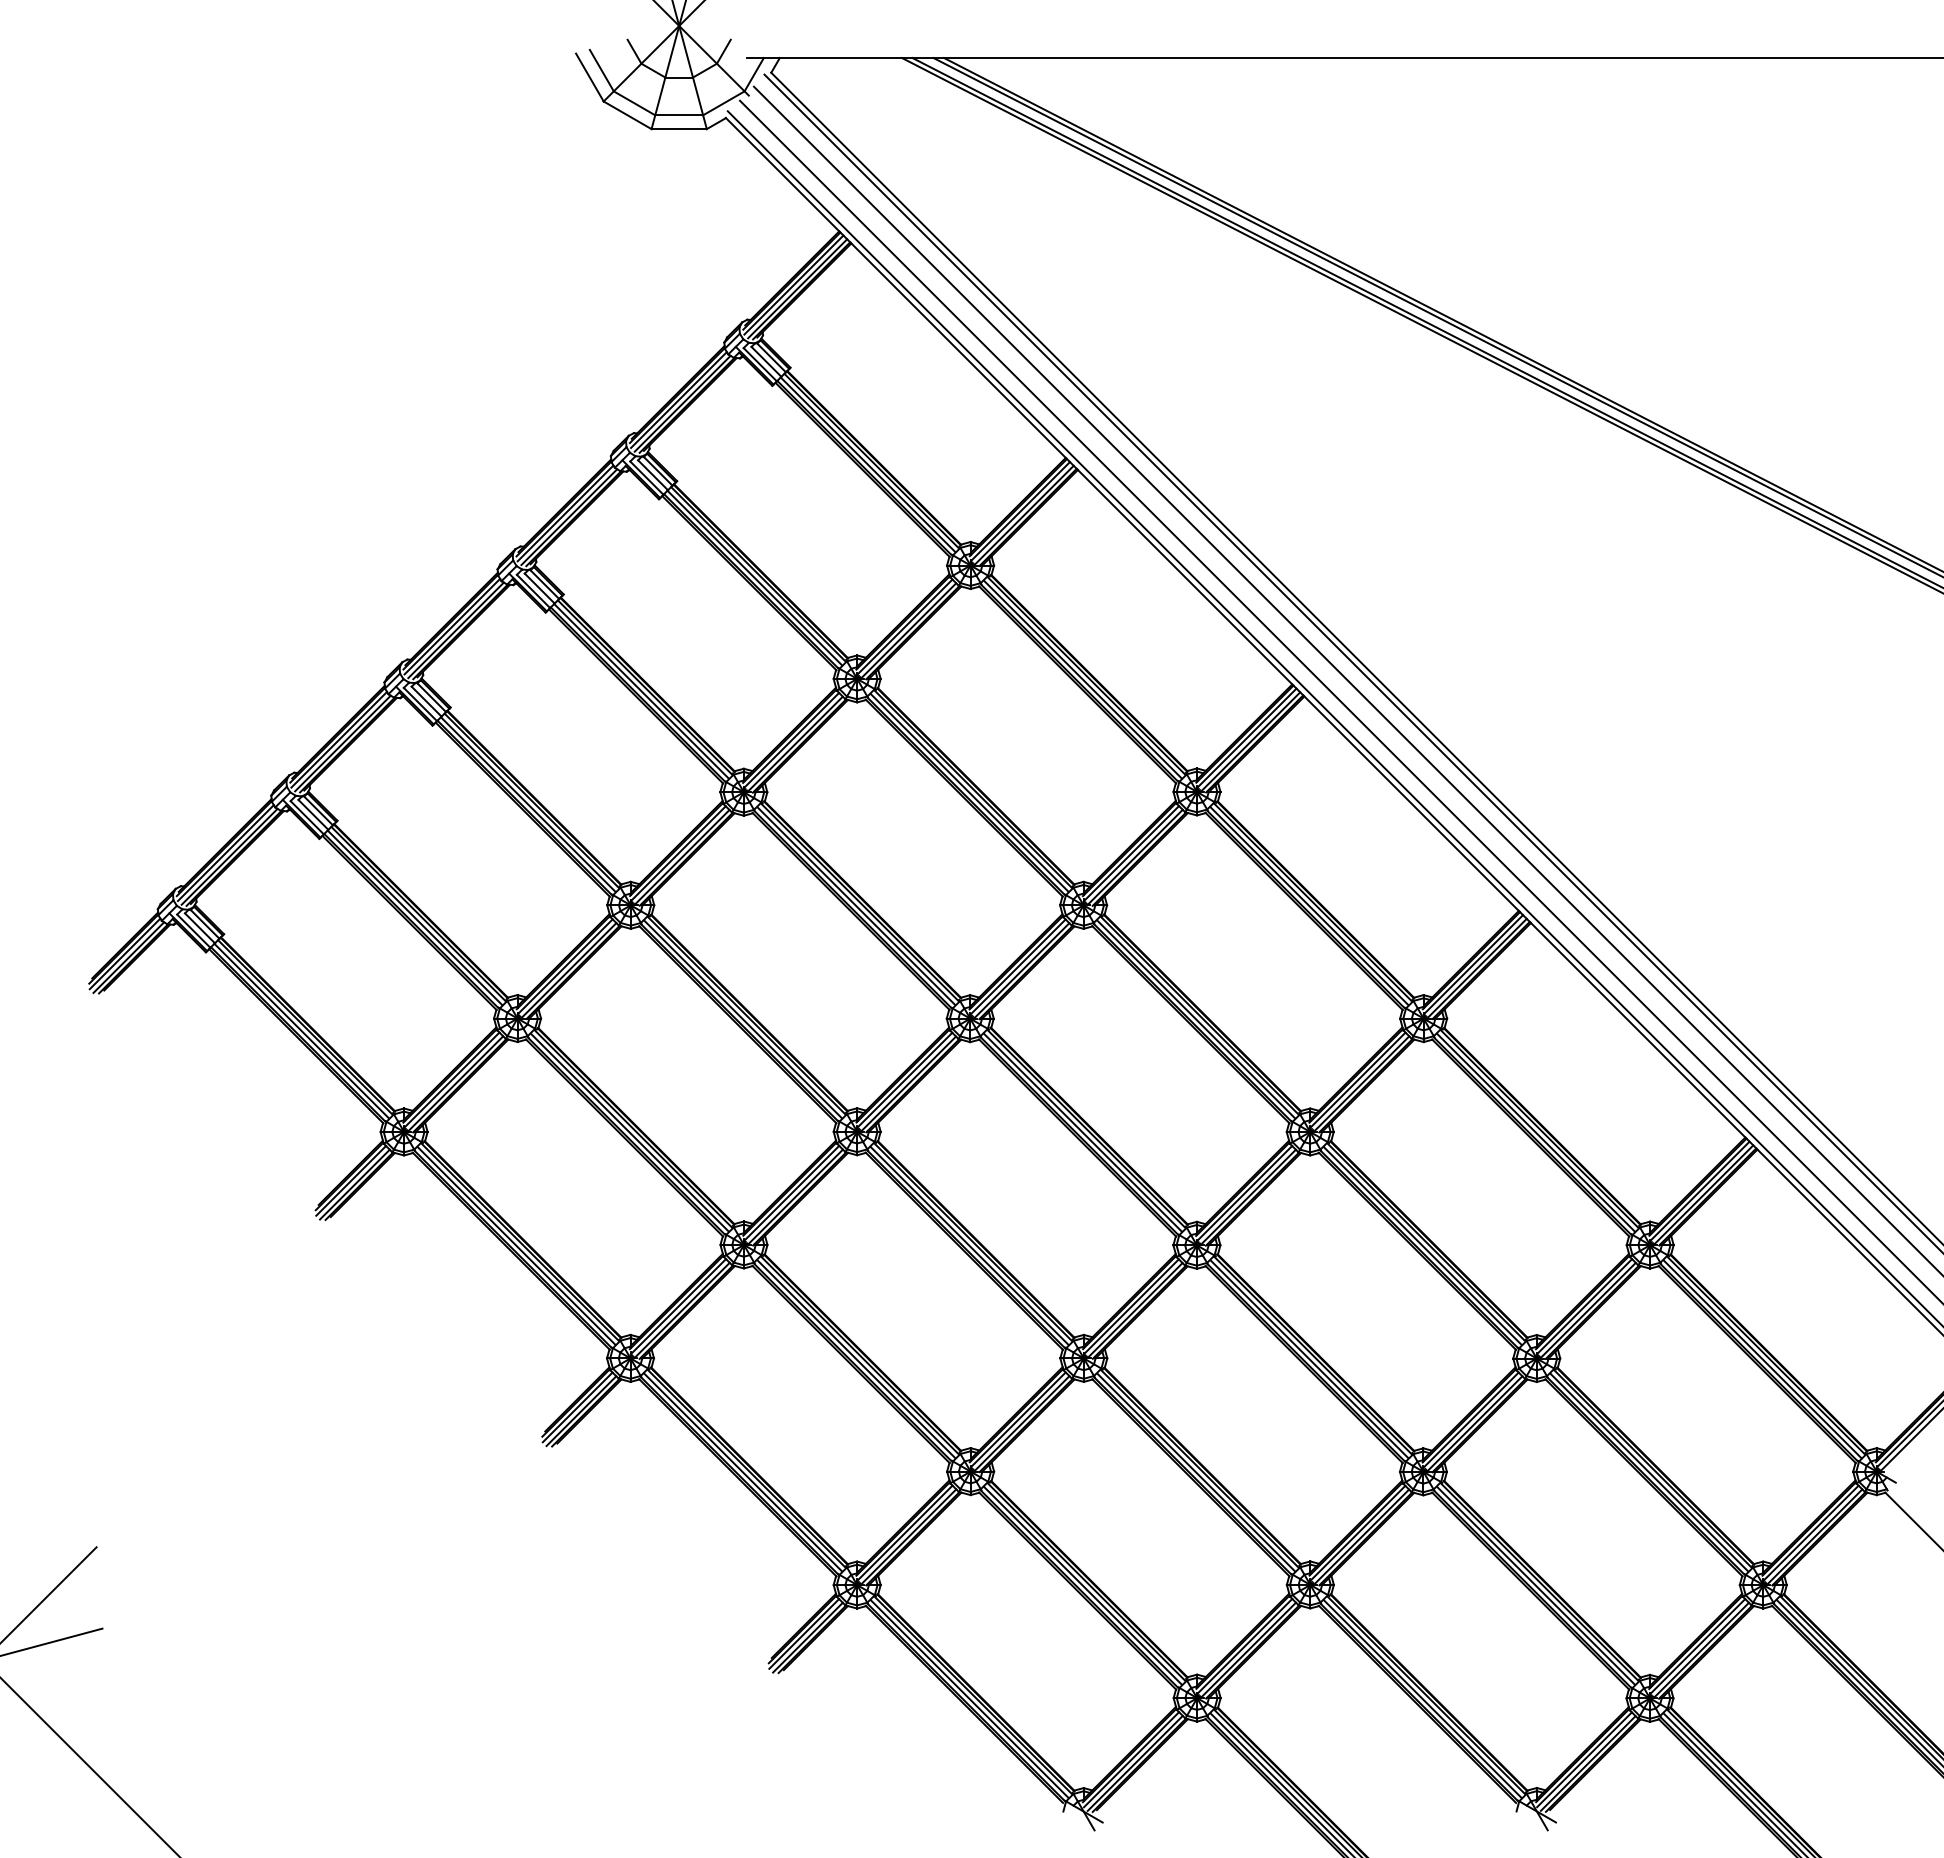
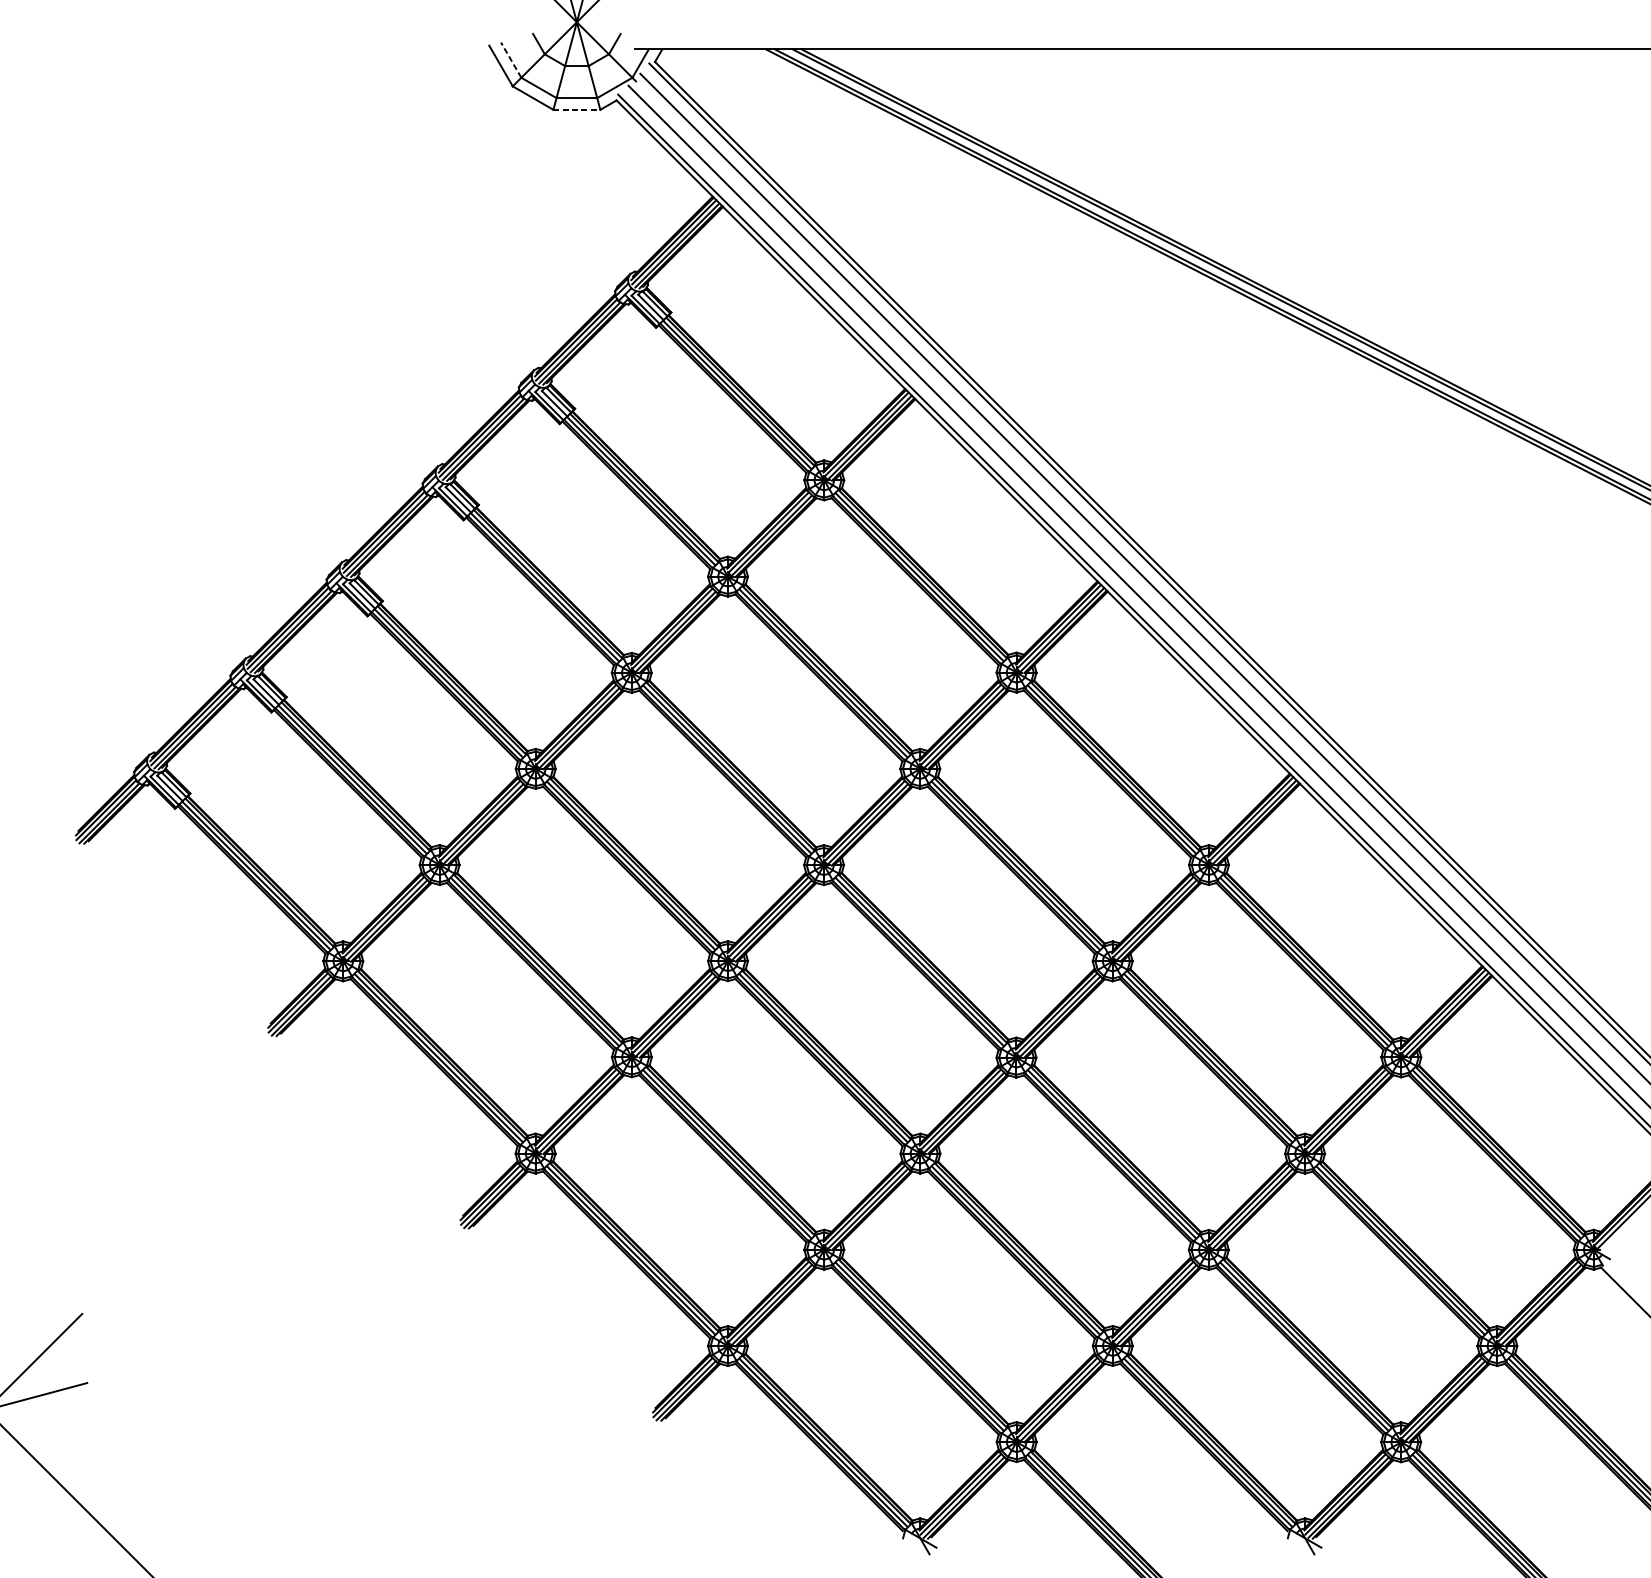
line: (601, 70) -> (510, 60), solid -> dashed
line: (679, 129) -> (577, 110), solid -> dashed

